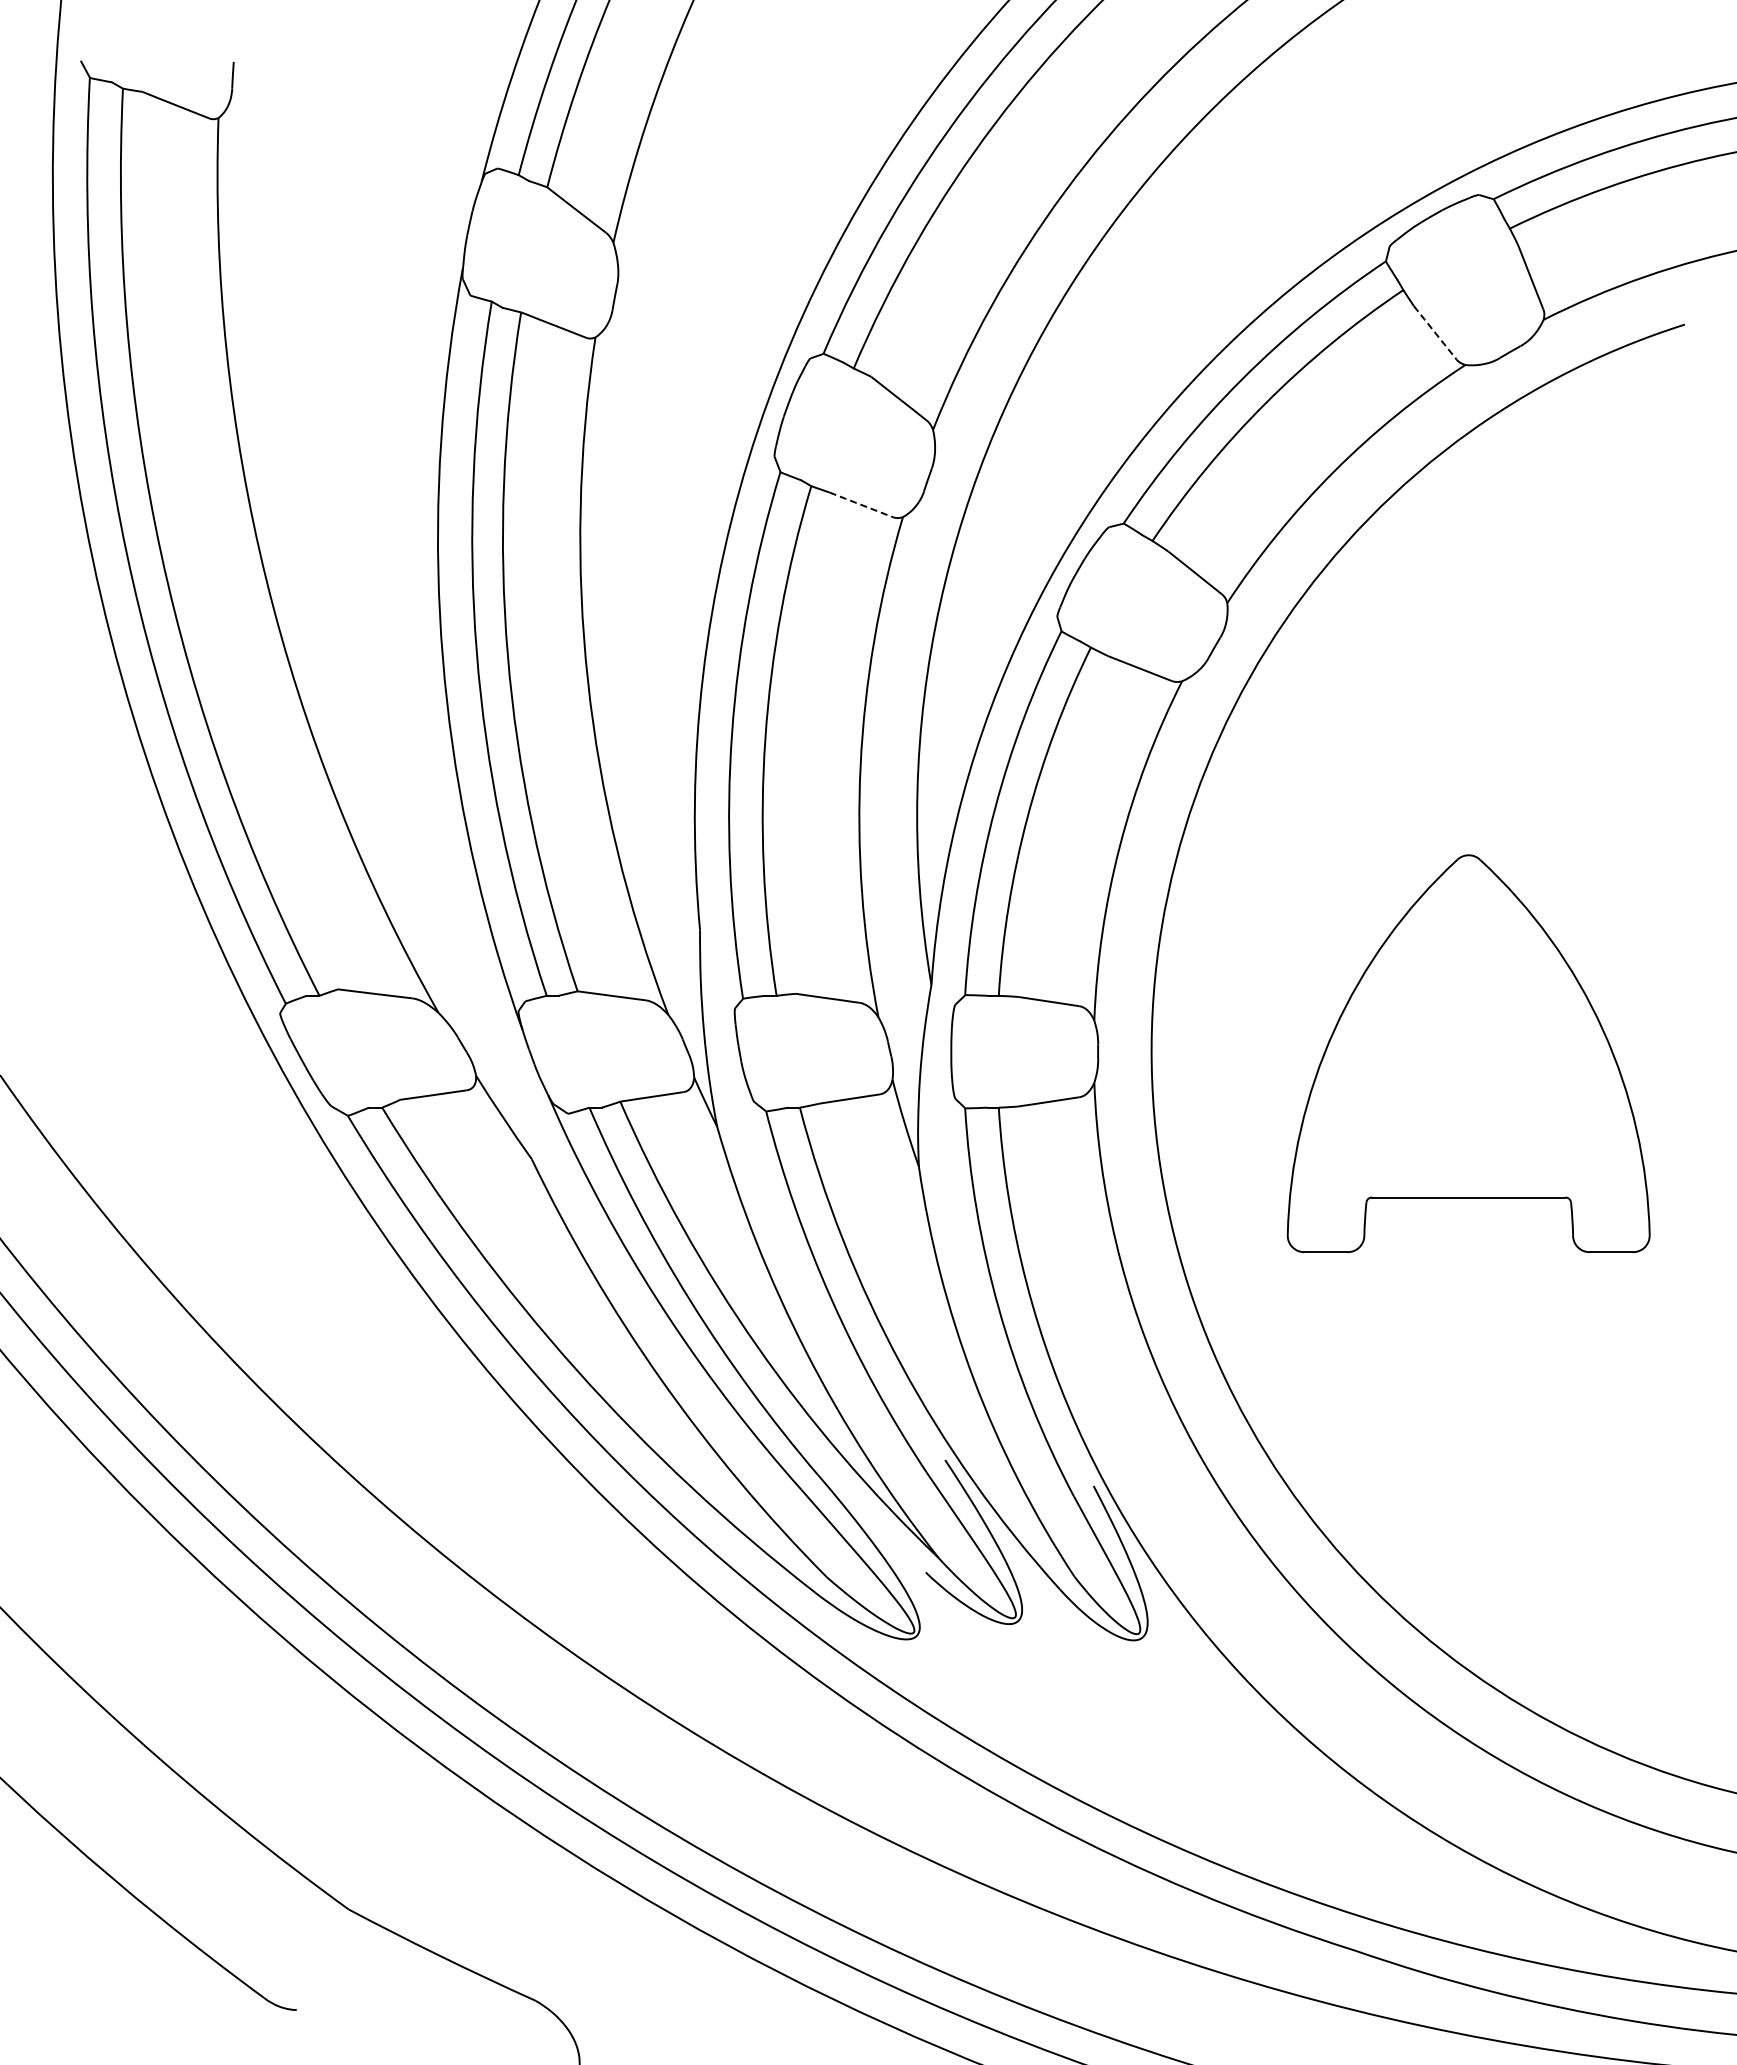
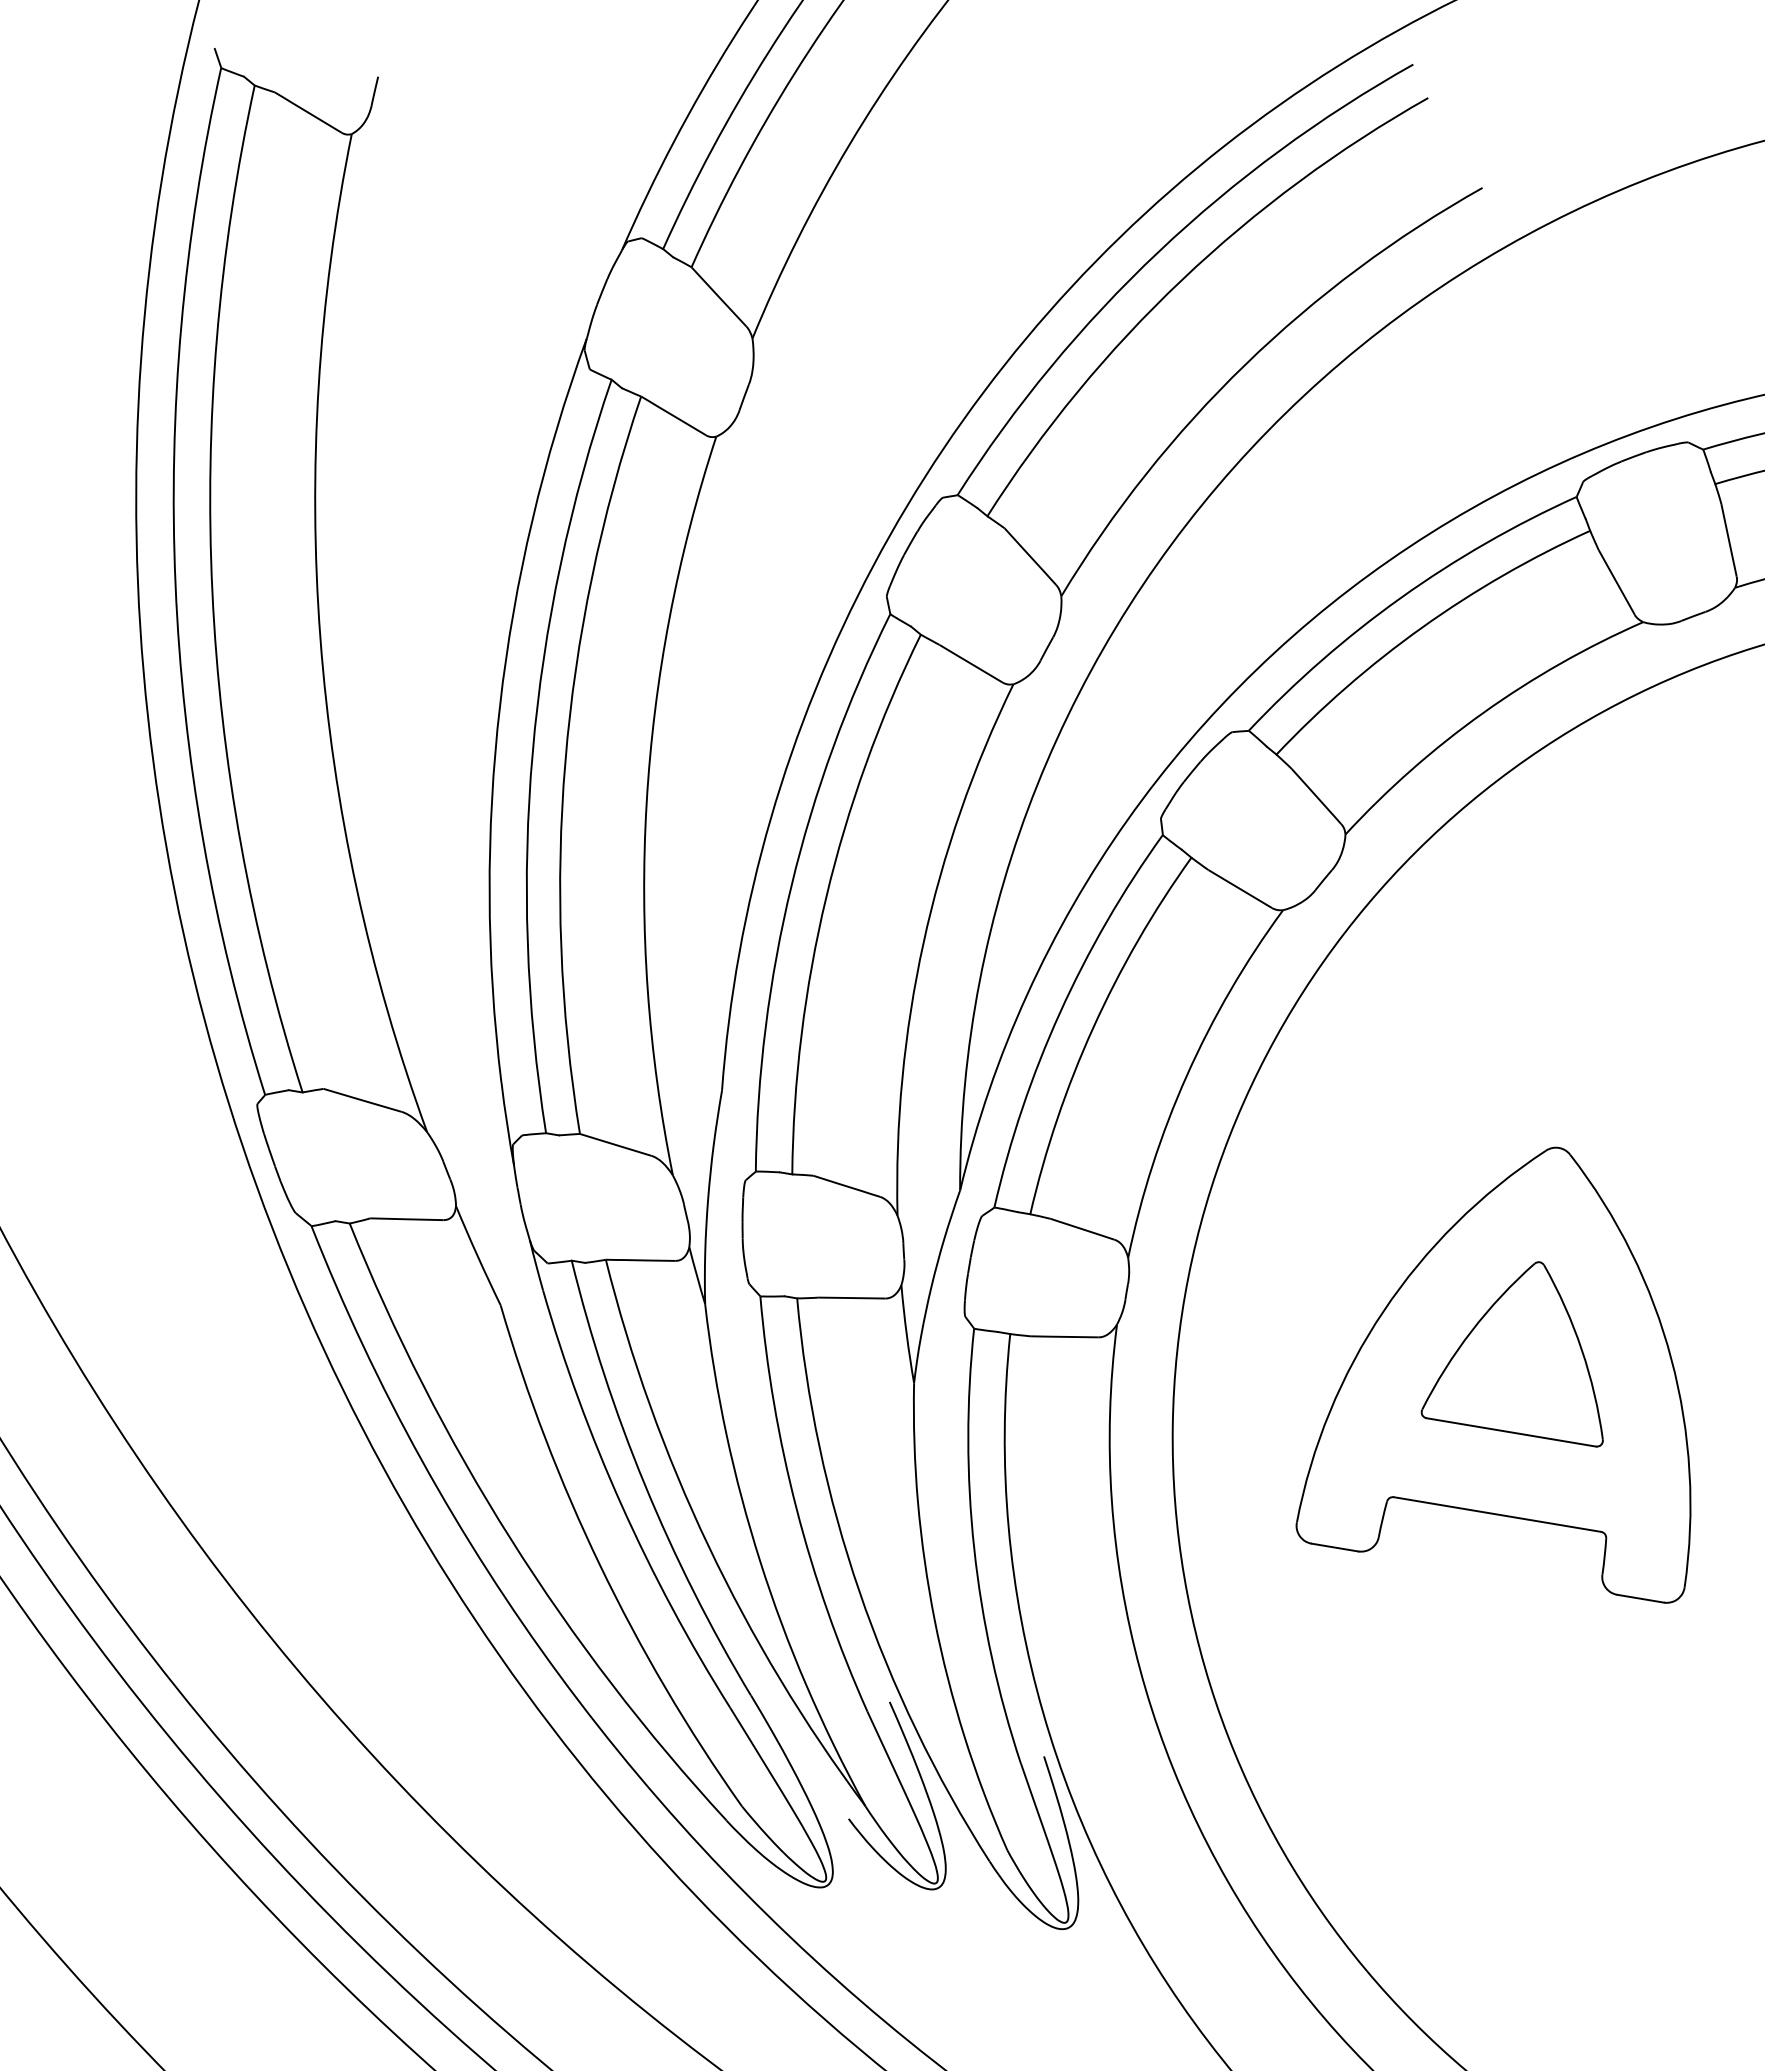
line: (1434, 332) -> (1615, 581), dashed -> solid
line: (860, 504) -> (970, 663), dashed -> solid
part: (1468, 1041) -> (1525, 1347), added

